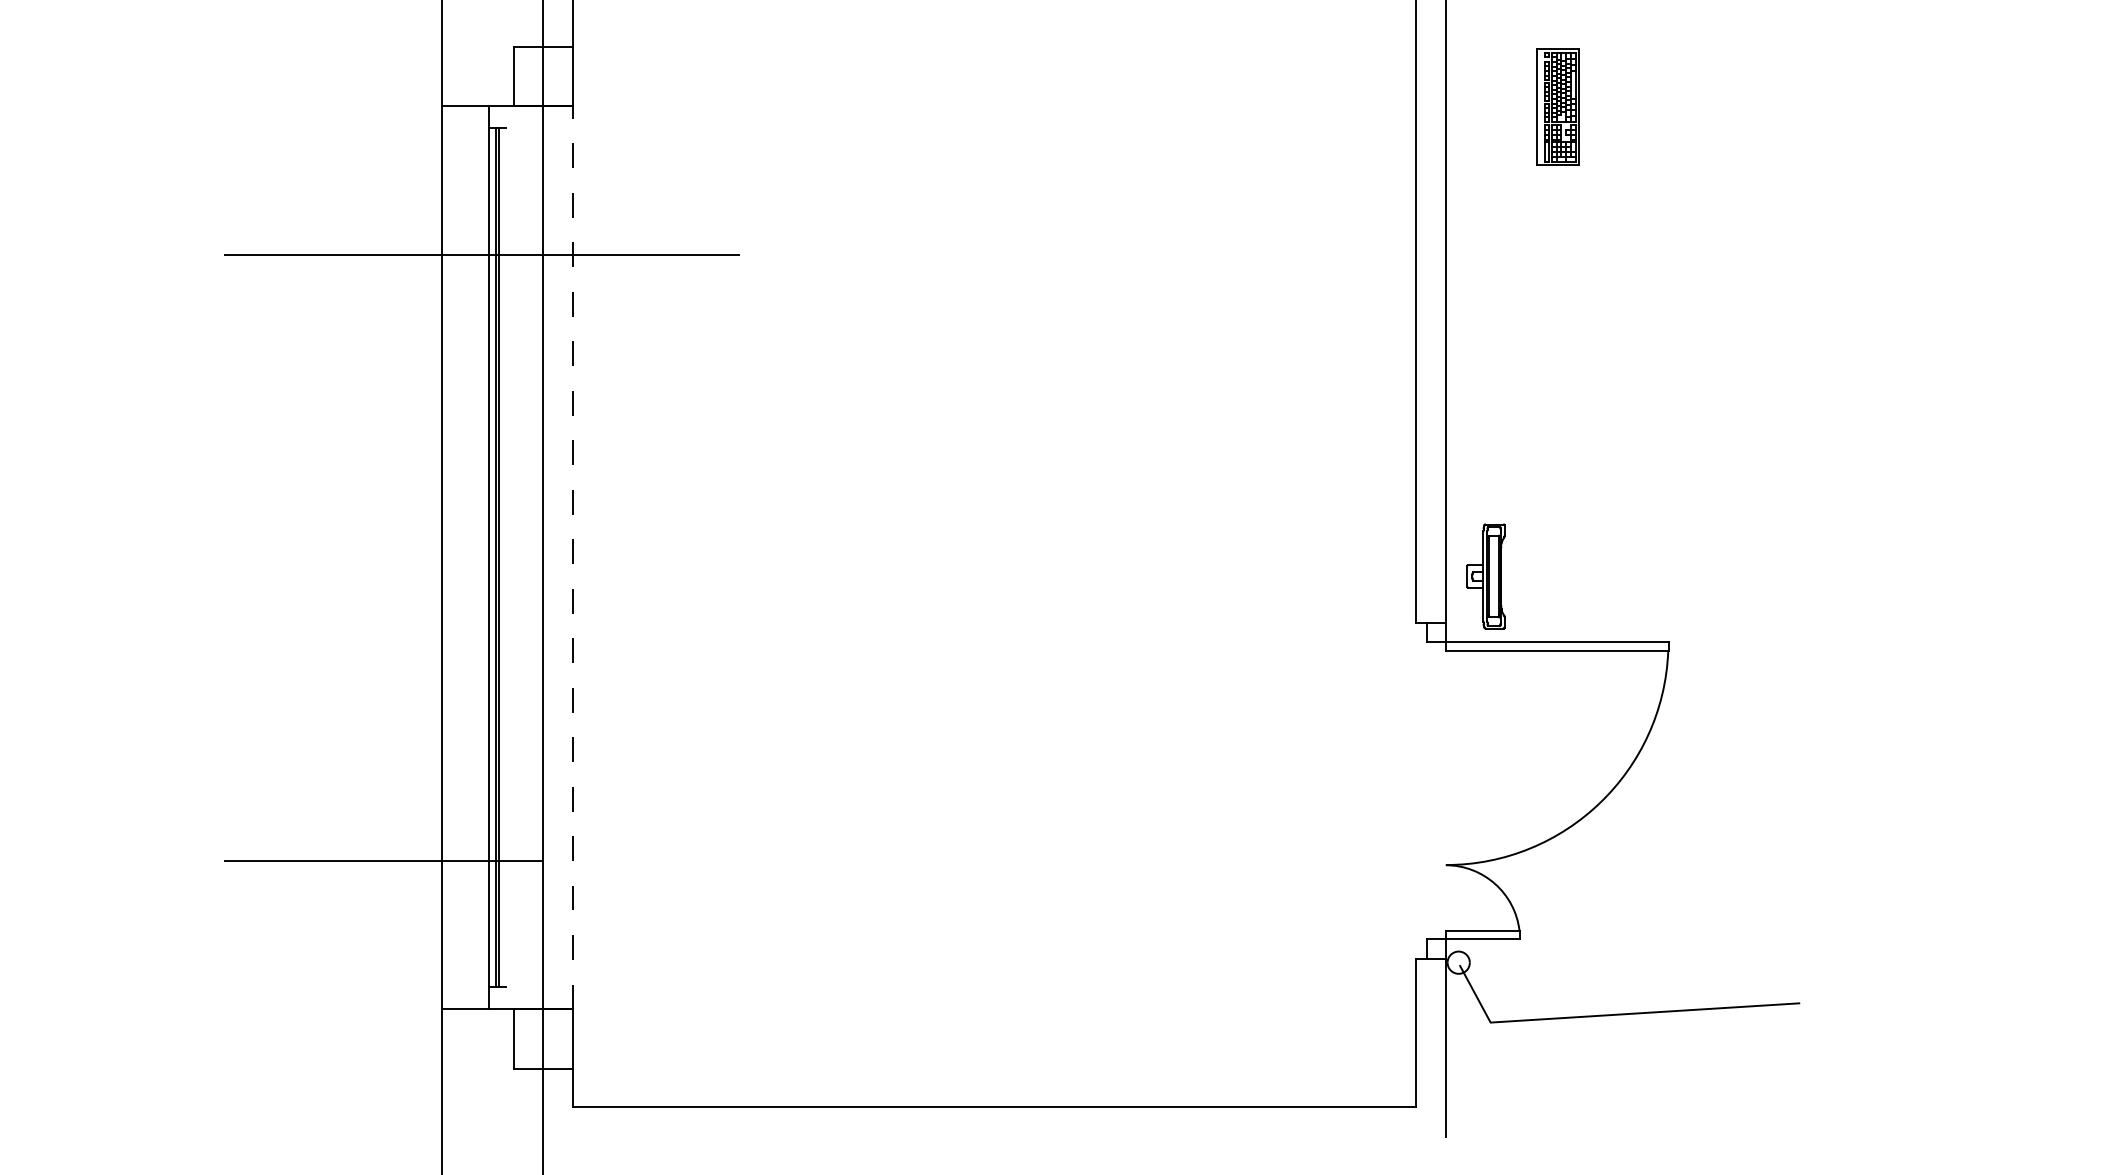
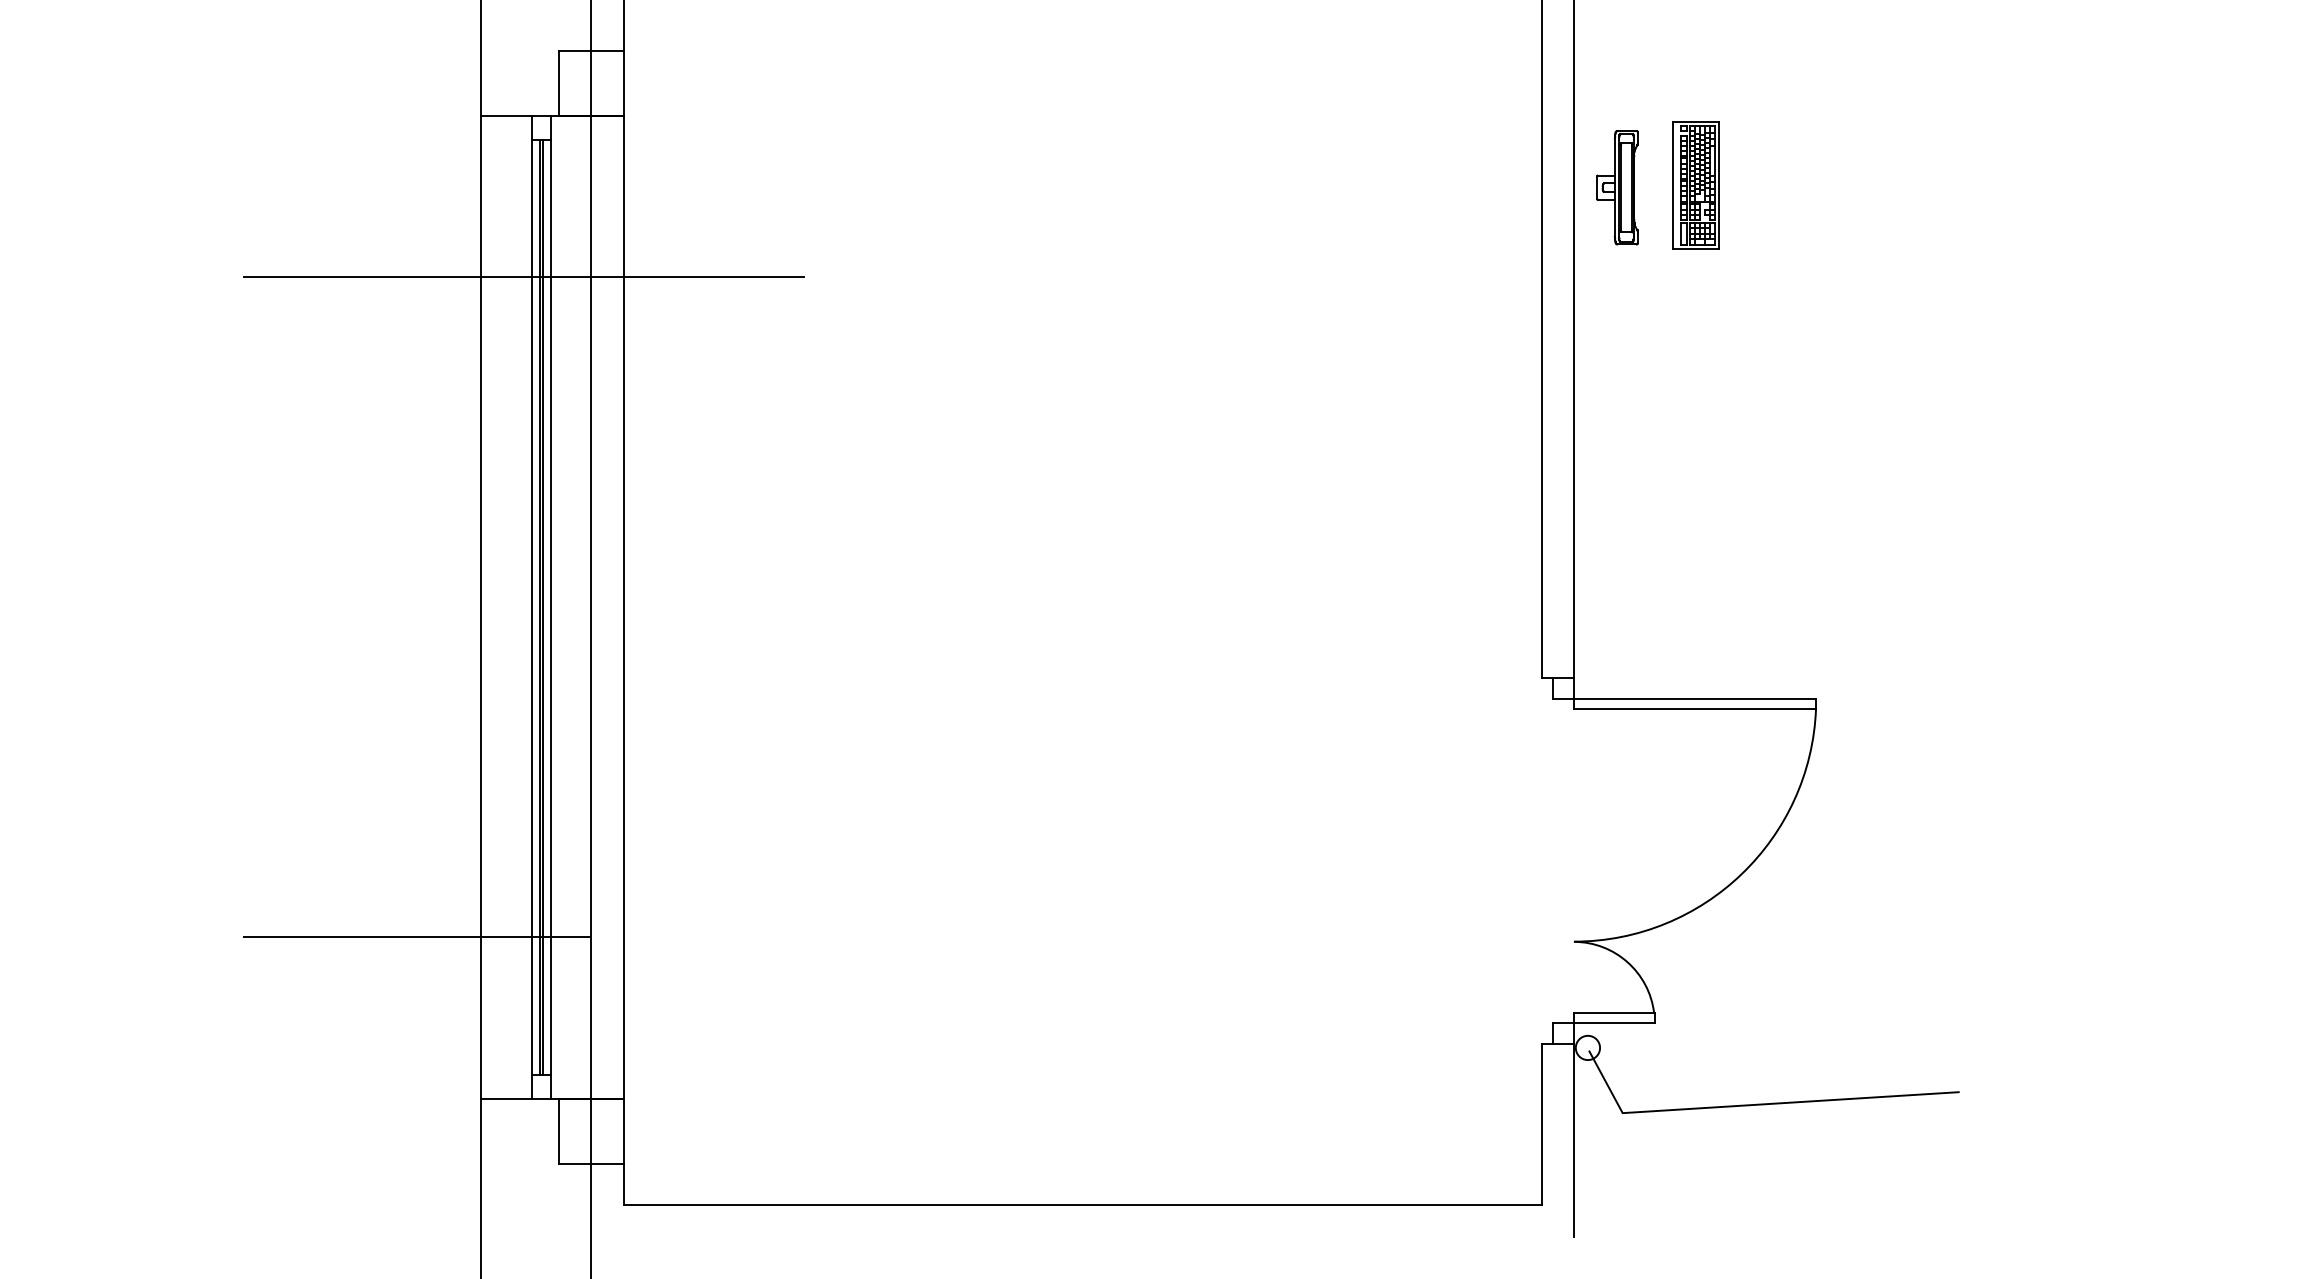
part: (1557, 106) -> (1695, 184), moved
line: (506, 557) -> (551, 606), added
line: (572, 557) -> (623, 606), dashed -> solid
part: (1485, 576) -> (1617, 187), moved

